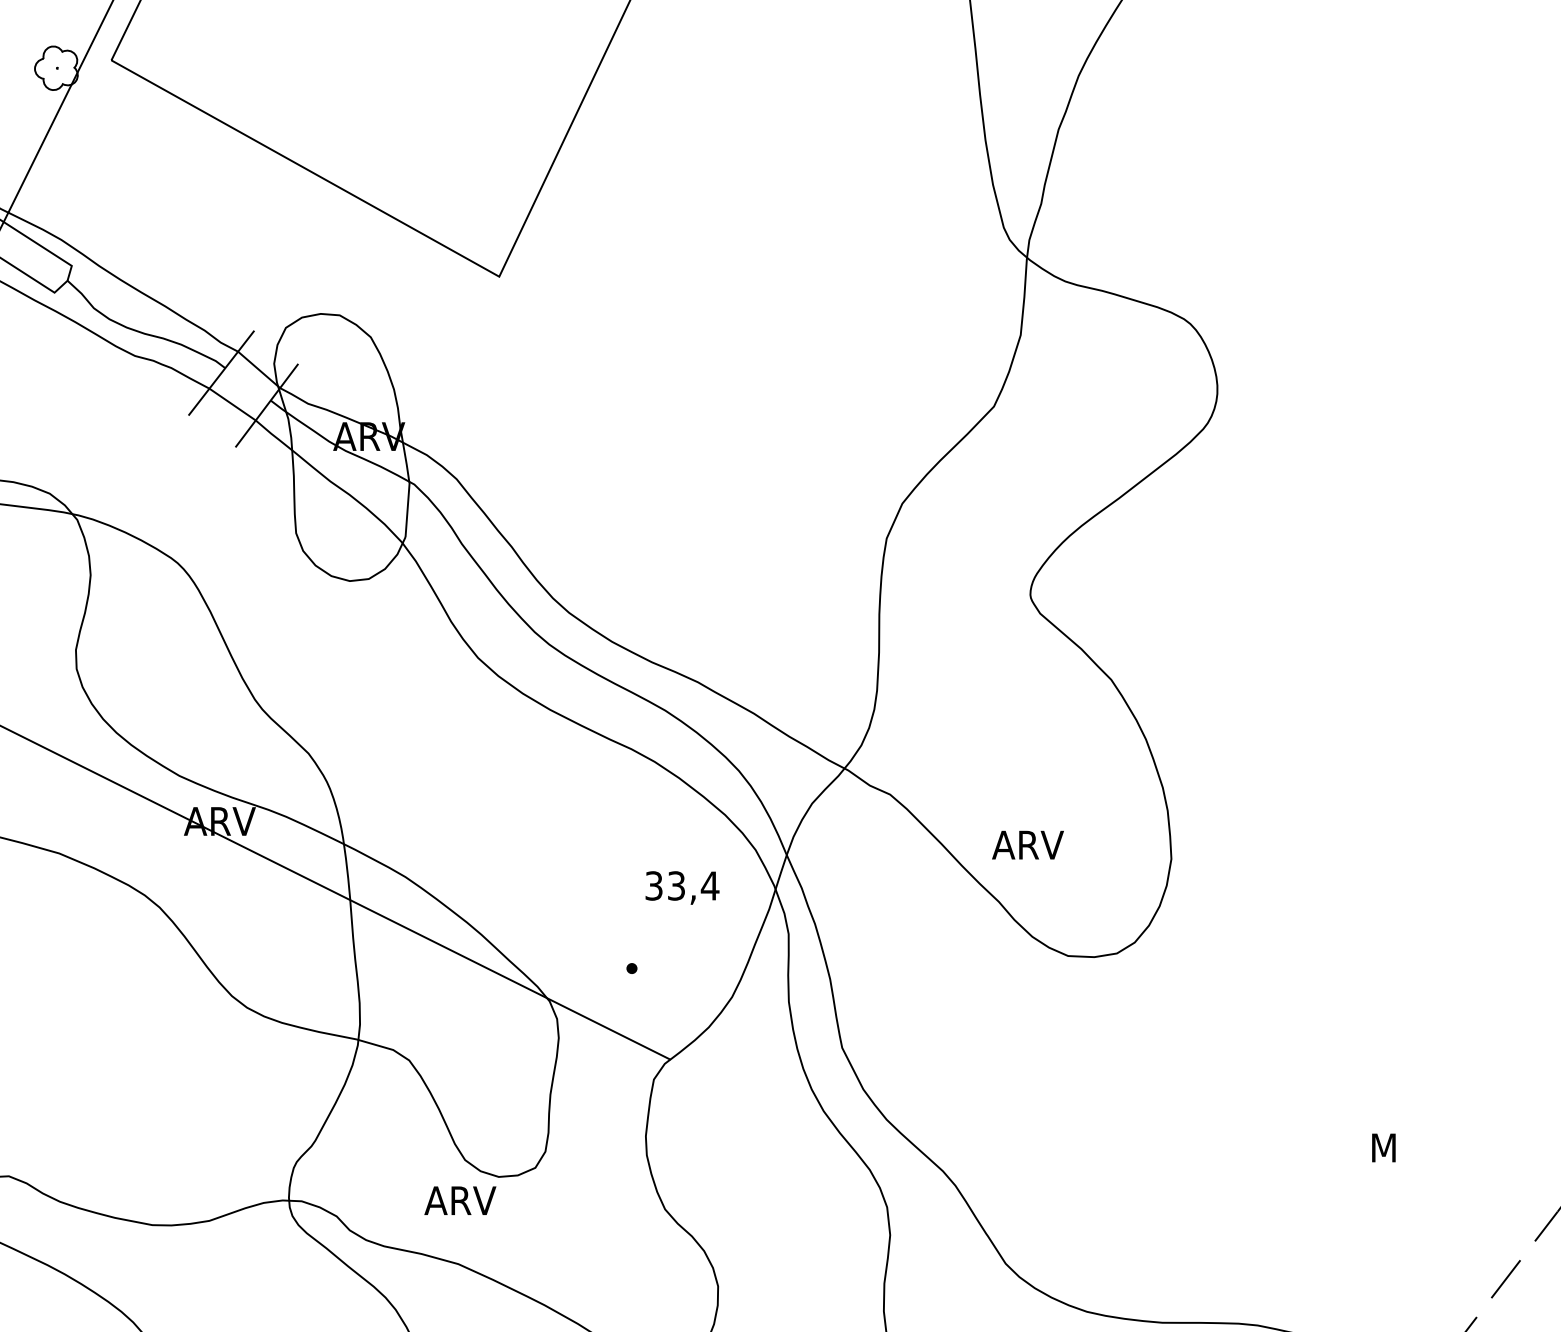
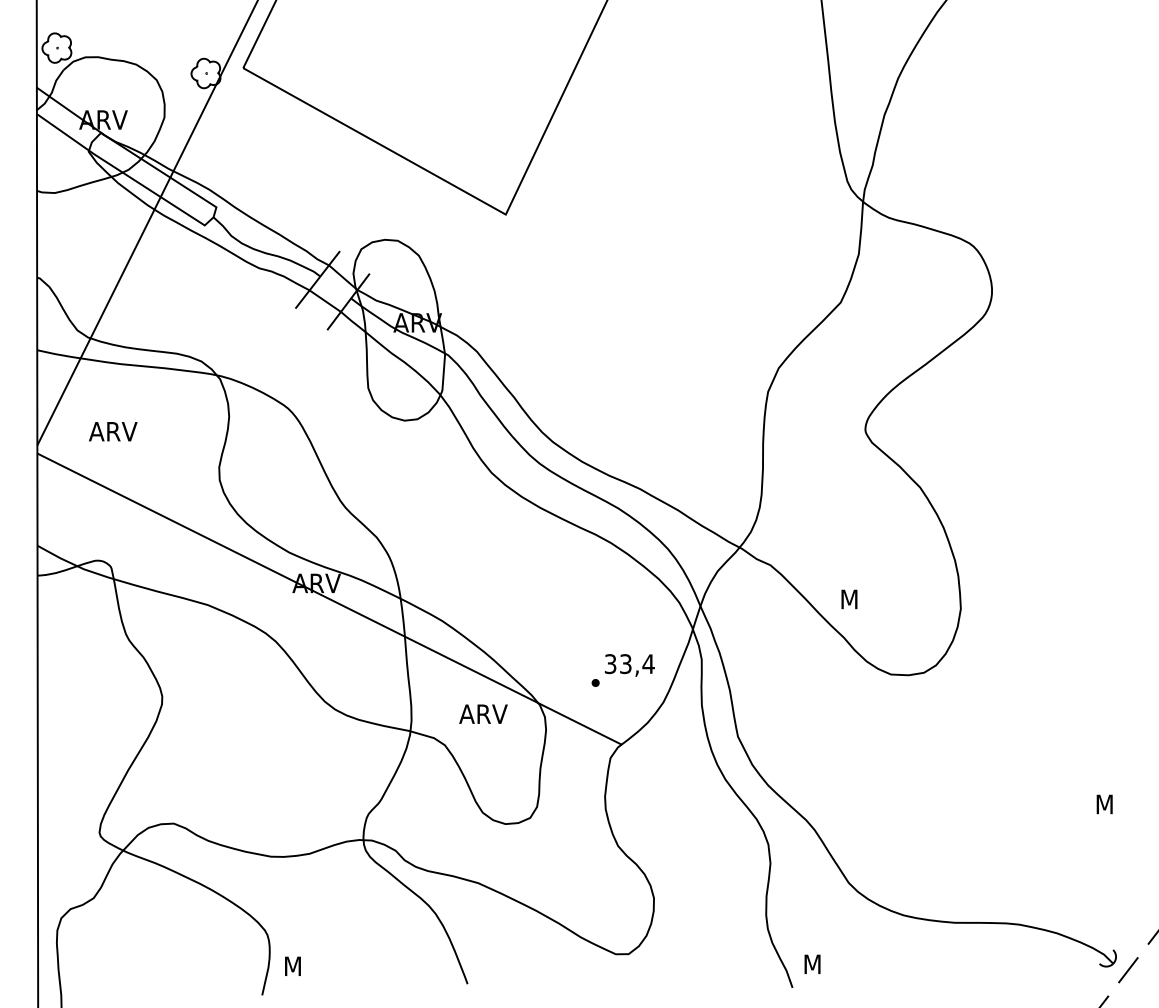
text: (1027, 845) -> (863, 599), ARV -> M
text: (681, 888) -> (629, 665), moved
text: (460, 1199) -> (483, 713), moved

